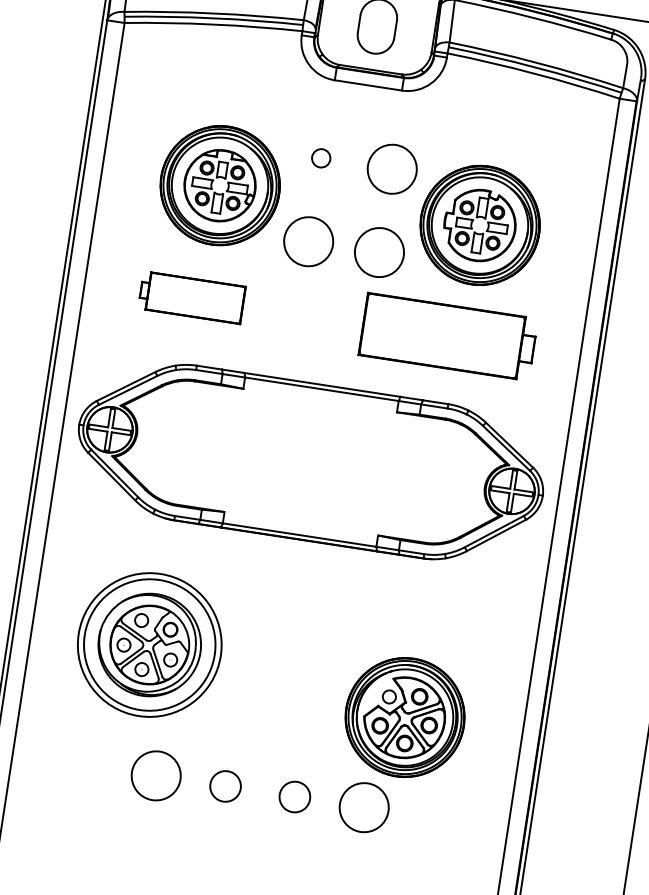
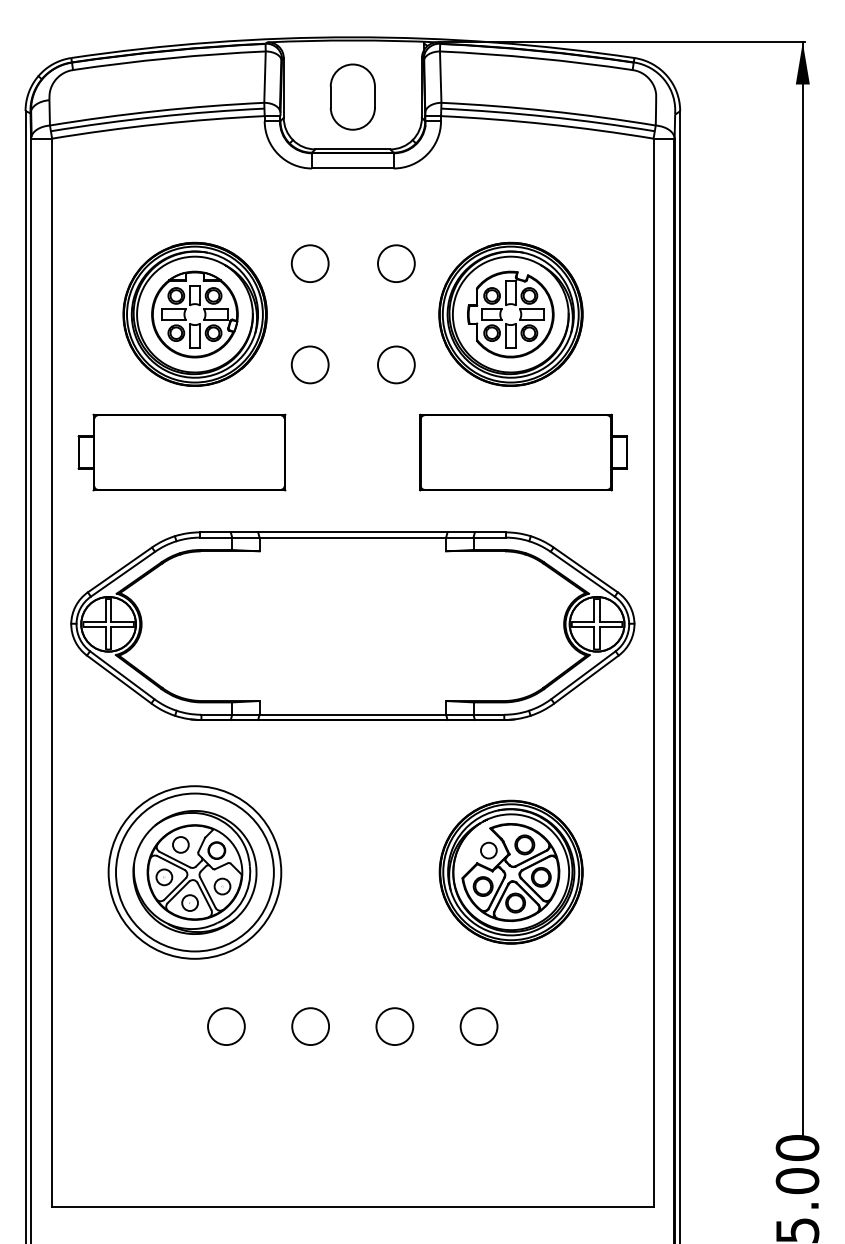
circle: (320, 158) -> (309, 263), size x1.67
circle: (392, 169) -> (396, 263), size x0.62
circle: (308, 241) -> (309, 364), size x0.62
circle: (379, 252) -> (396, 364), size x0.62
part: (191, 297) -> (181, 452), size x1.67
part: (448, 336) -> (523, 452), moved
part: (404, 716) -> (510, 871), moved
circle: (156, 775) -> (226, 1026), size x0.62
circle: (363, 807) -> (478, 1026), size x0.62

